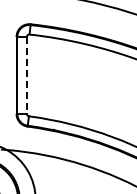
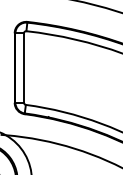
line: (26, 75) -> (23, 68), dashed -> solid

